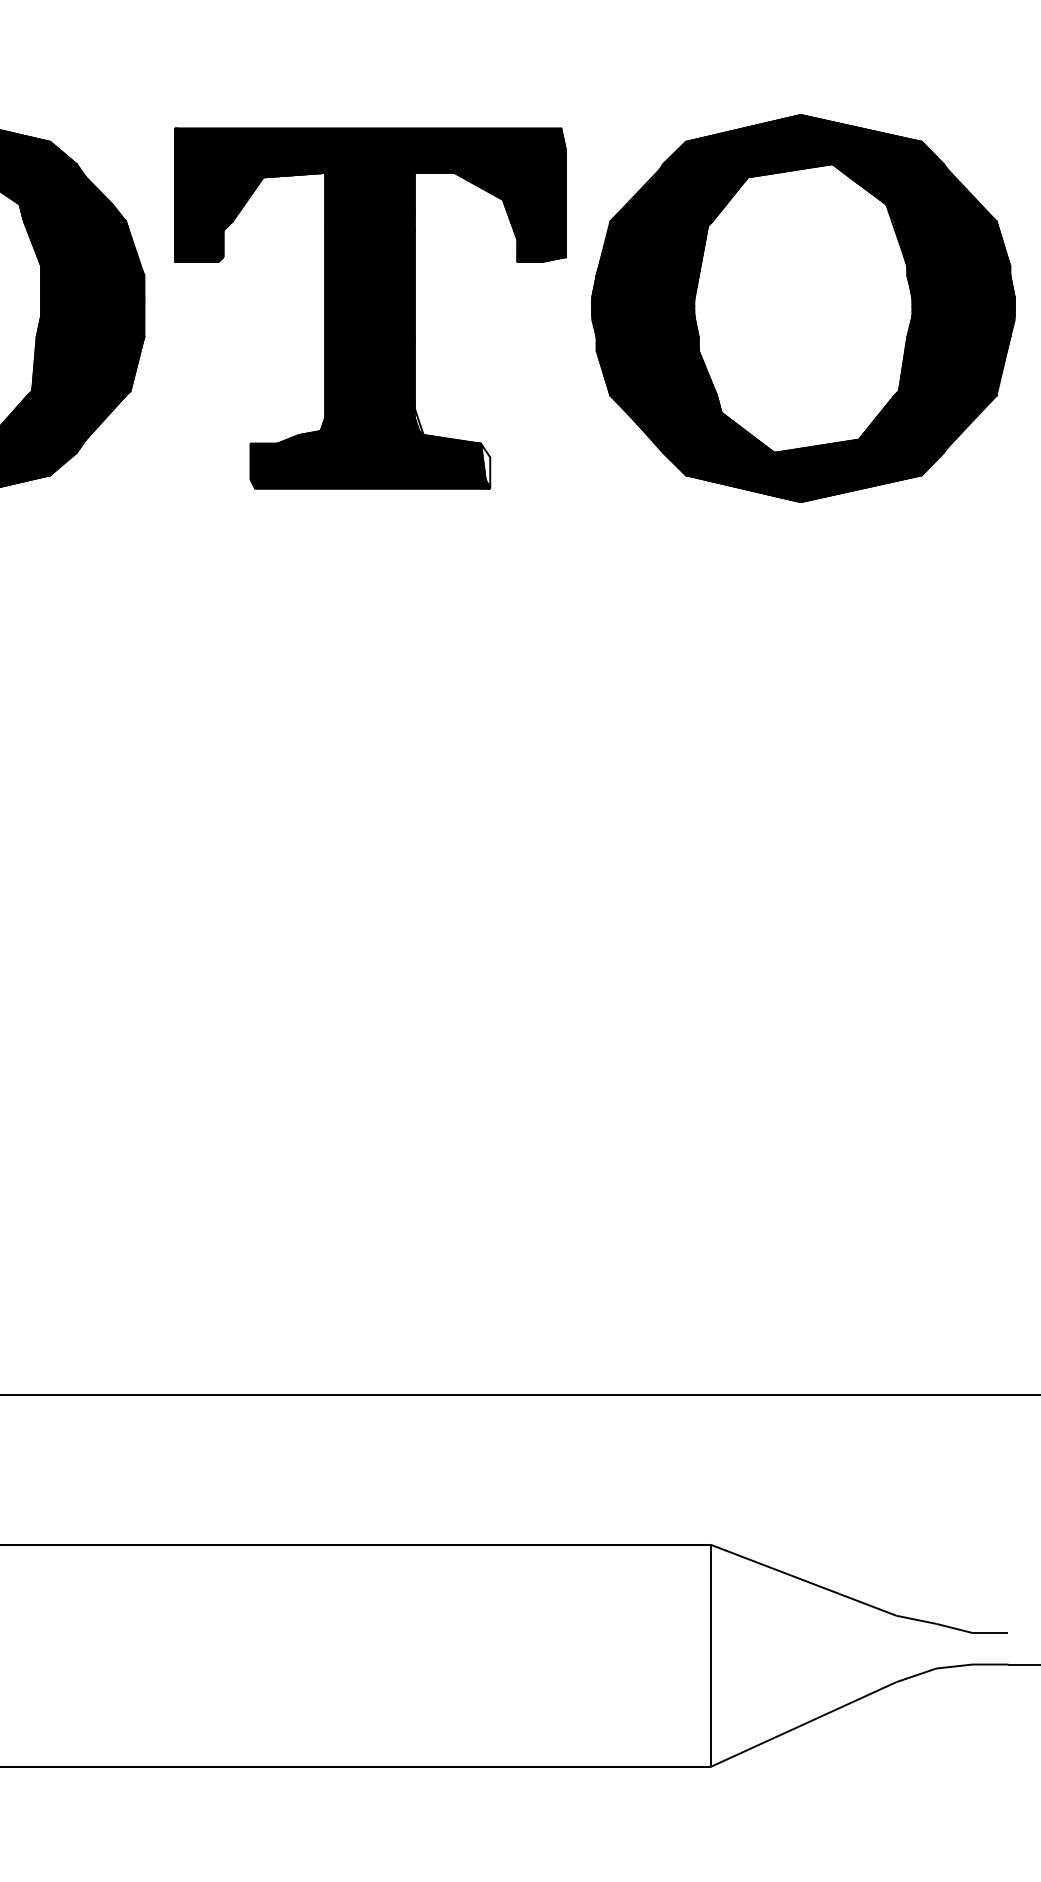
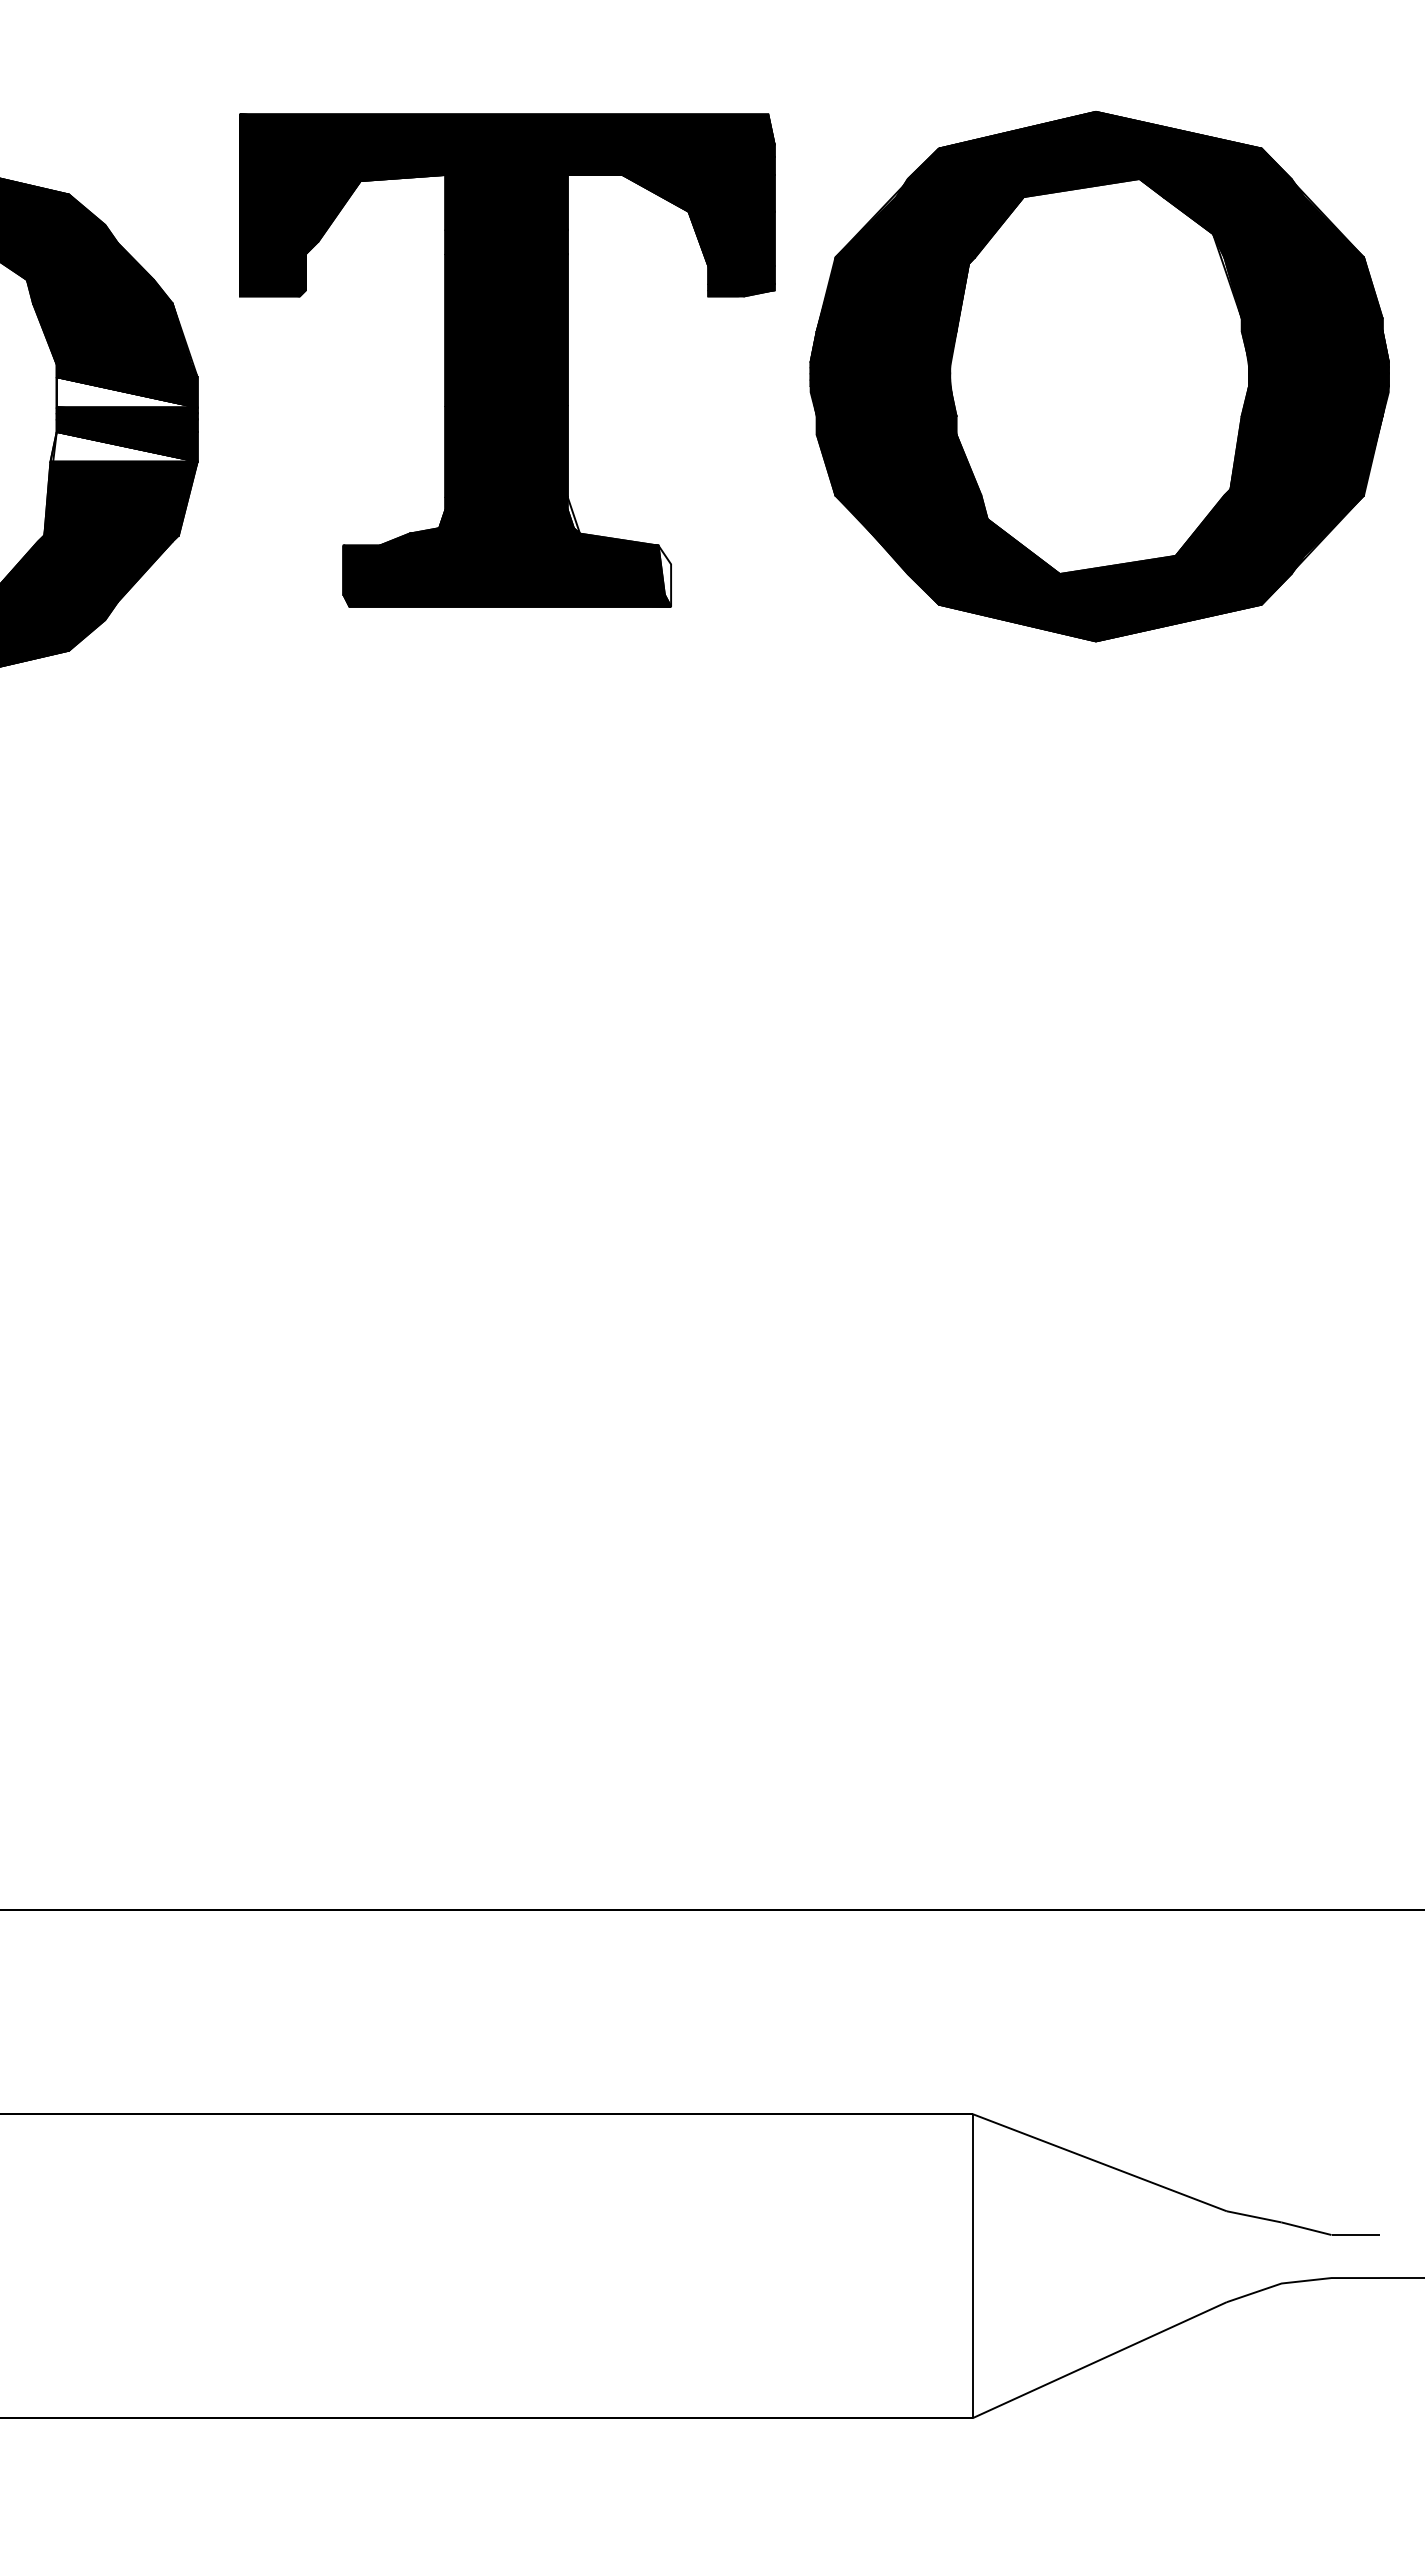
fill: (92, 286) -> (126, 392), removed
part: (370, 308) -> (507, 360), moved
part: (803, 308) -> (1099, 376), moved
fill: (90, 326) -> (123, 446), removed

